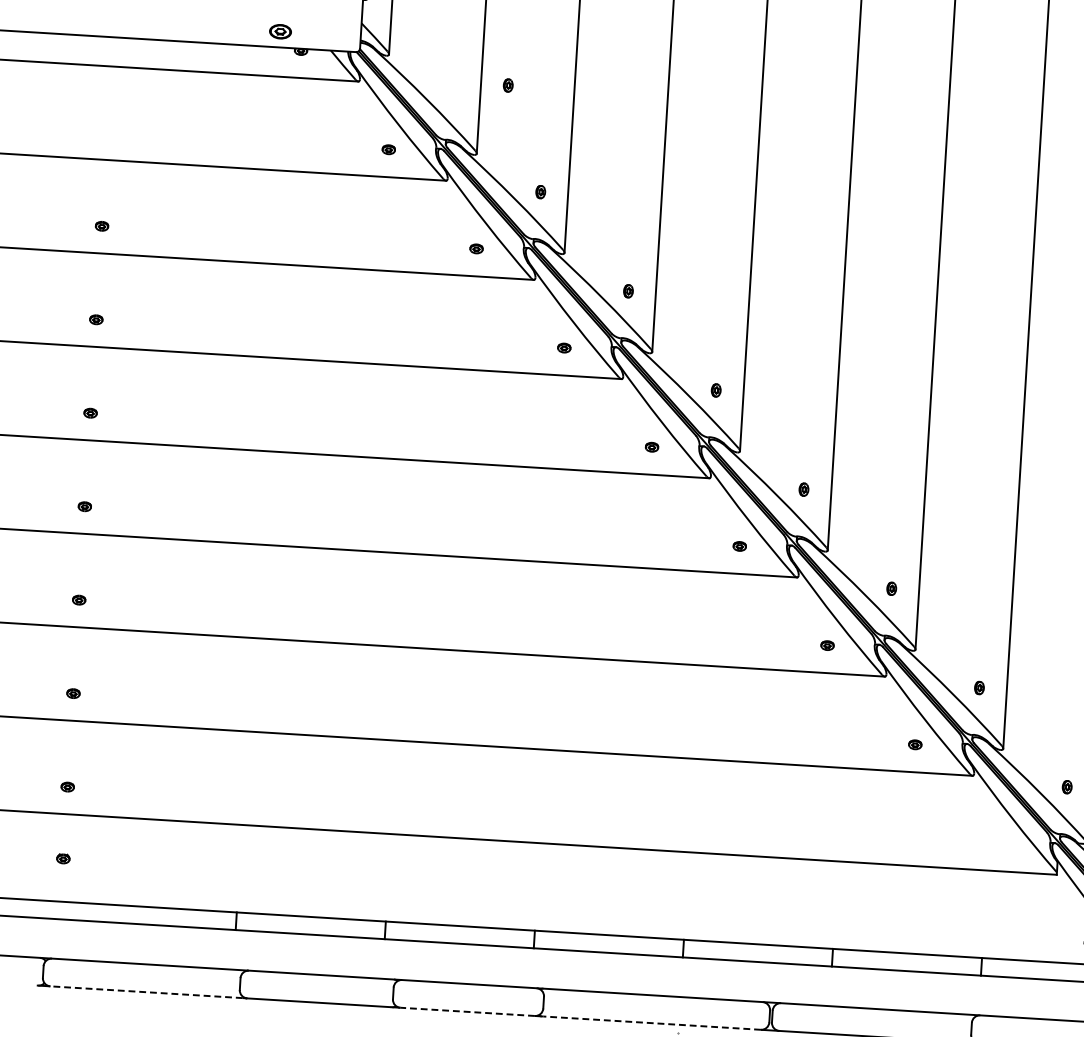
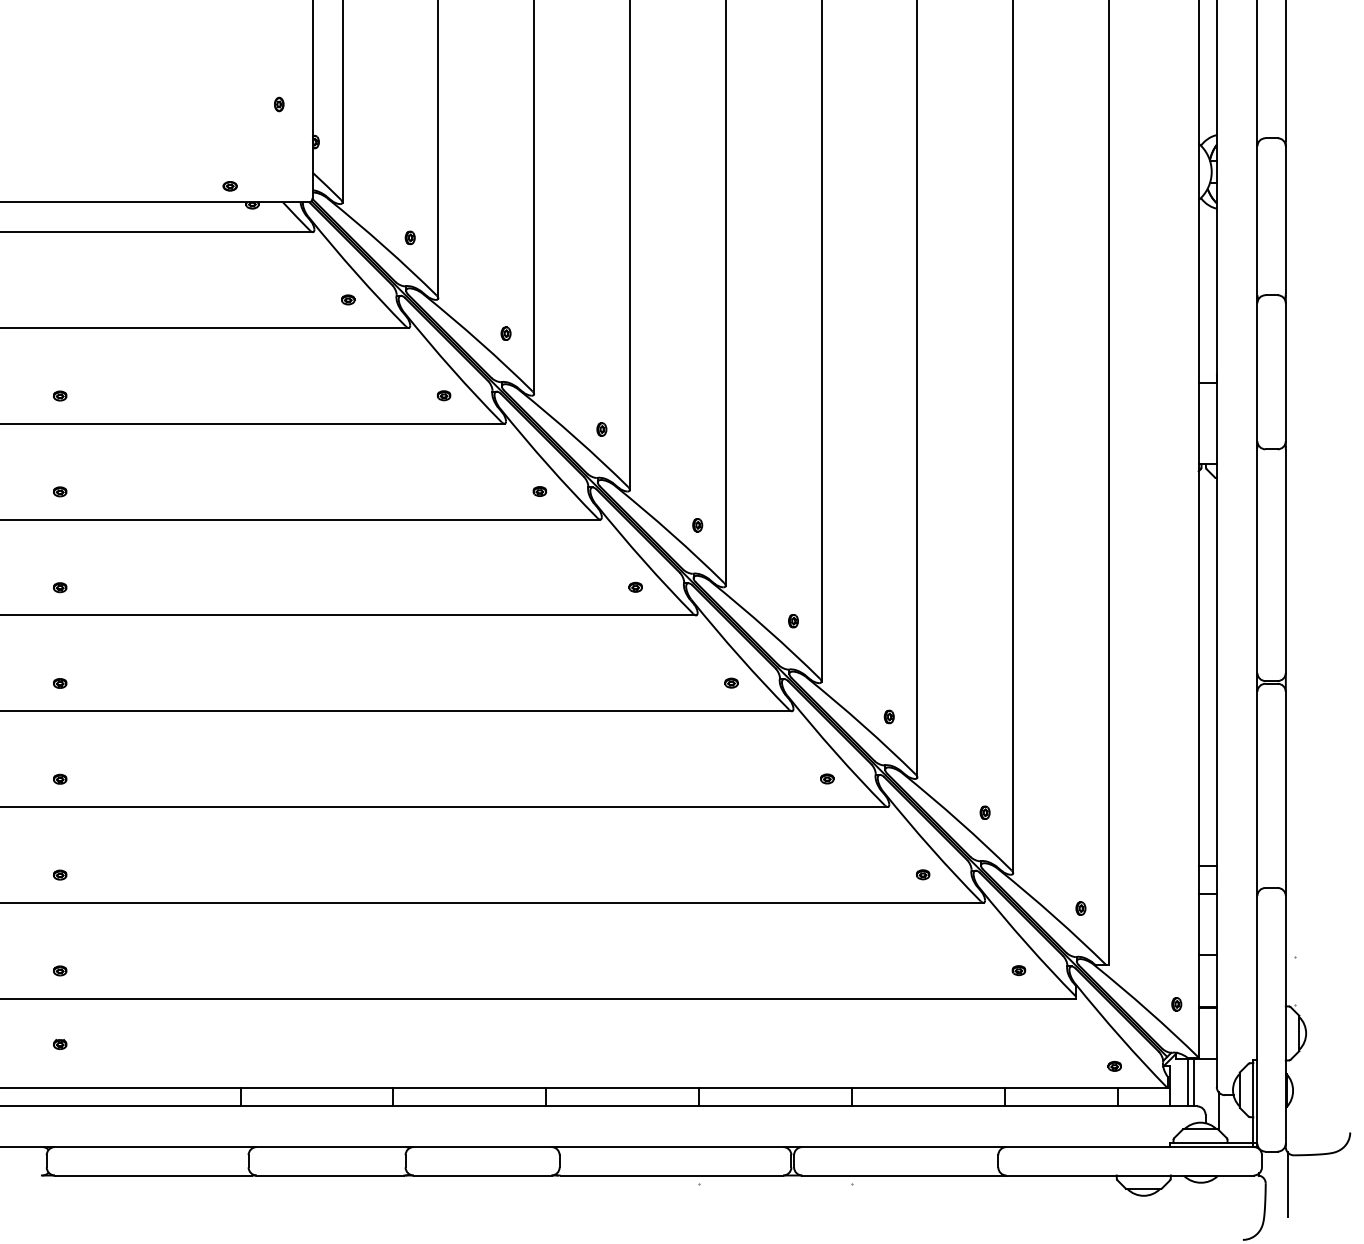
part: (279, 32) -> (229, 186), size x0.62
part: (507, 85) -> (409, 237), moved
part: (1002, 843) -> (1018, 970), added
line: (146, 992) -> (153, 1175), dashed -> solid
line: (467, 1011) -> (482, 1175), dashed -> solid
line: (651, 1023) -> (671, 1175), dashed -> solid

